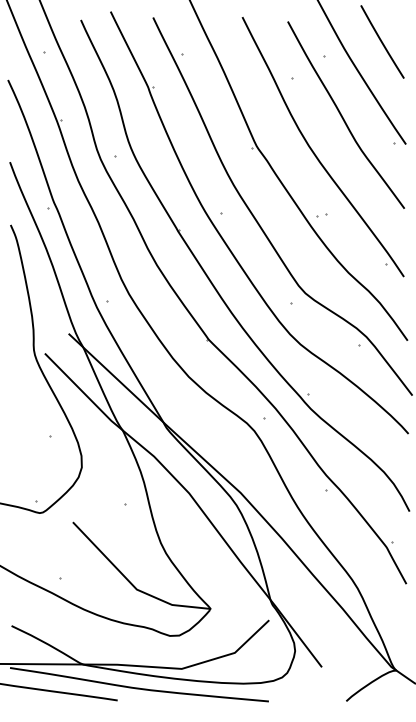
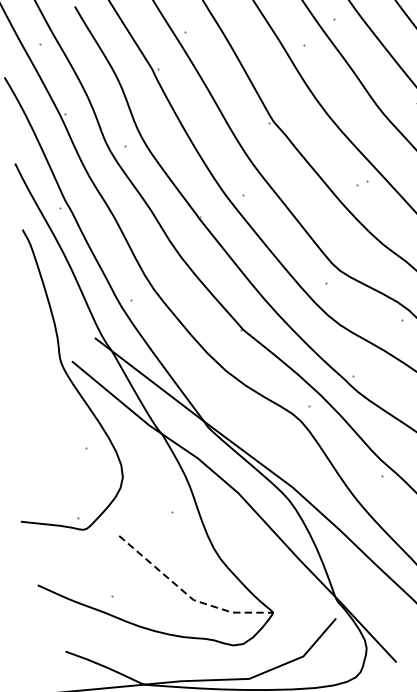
part: (321, 215) -> (362, 183), moved
line: (132, 585) -> (188, 596), solid -> dashed

